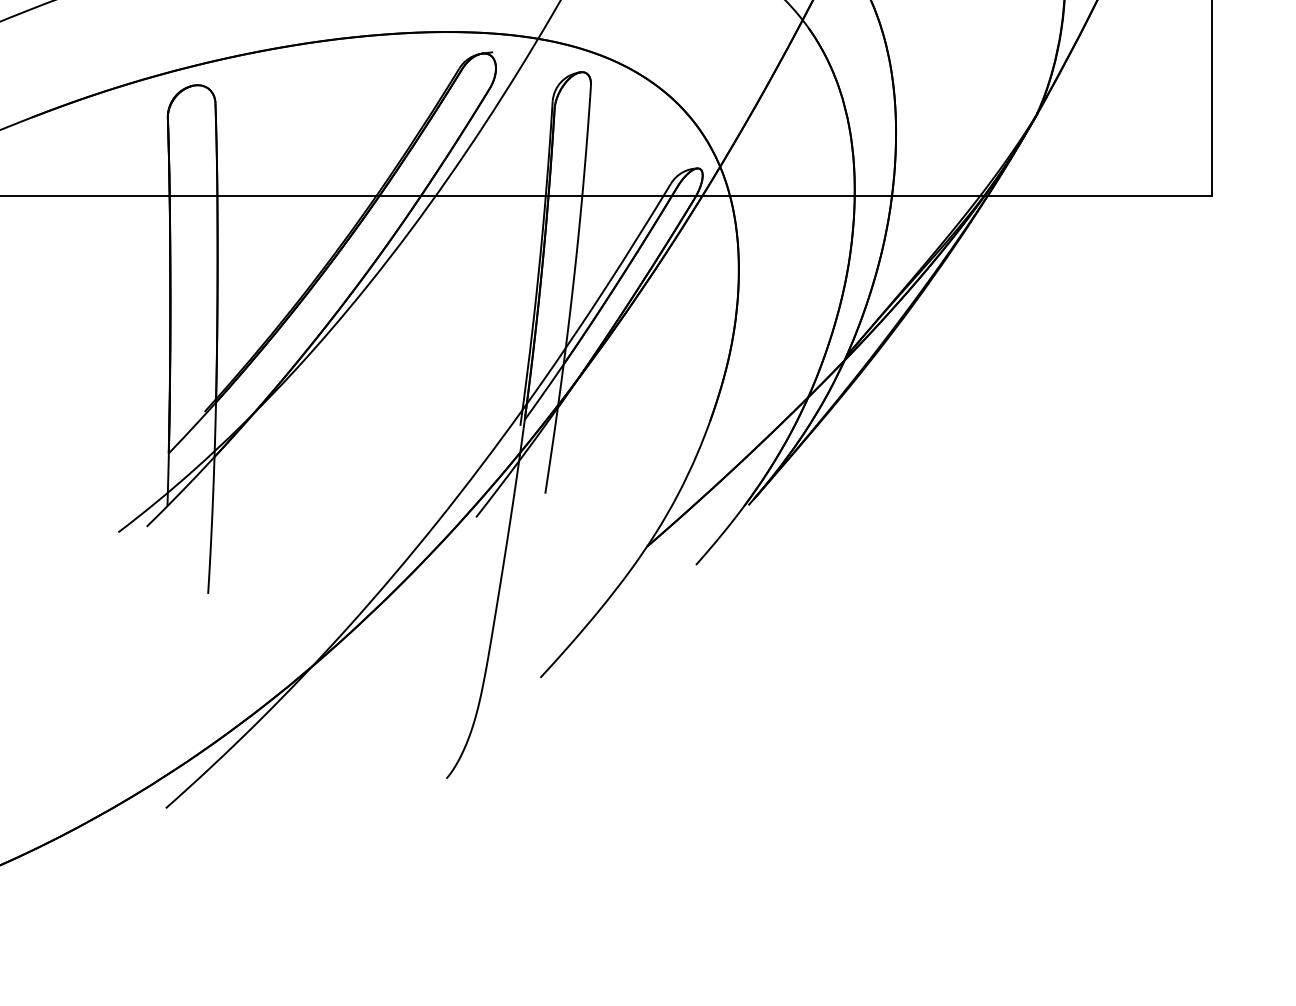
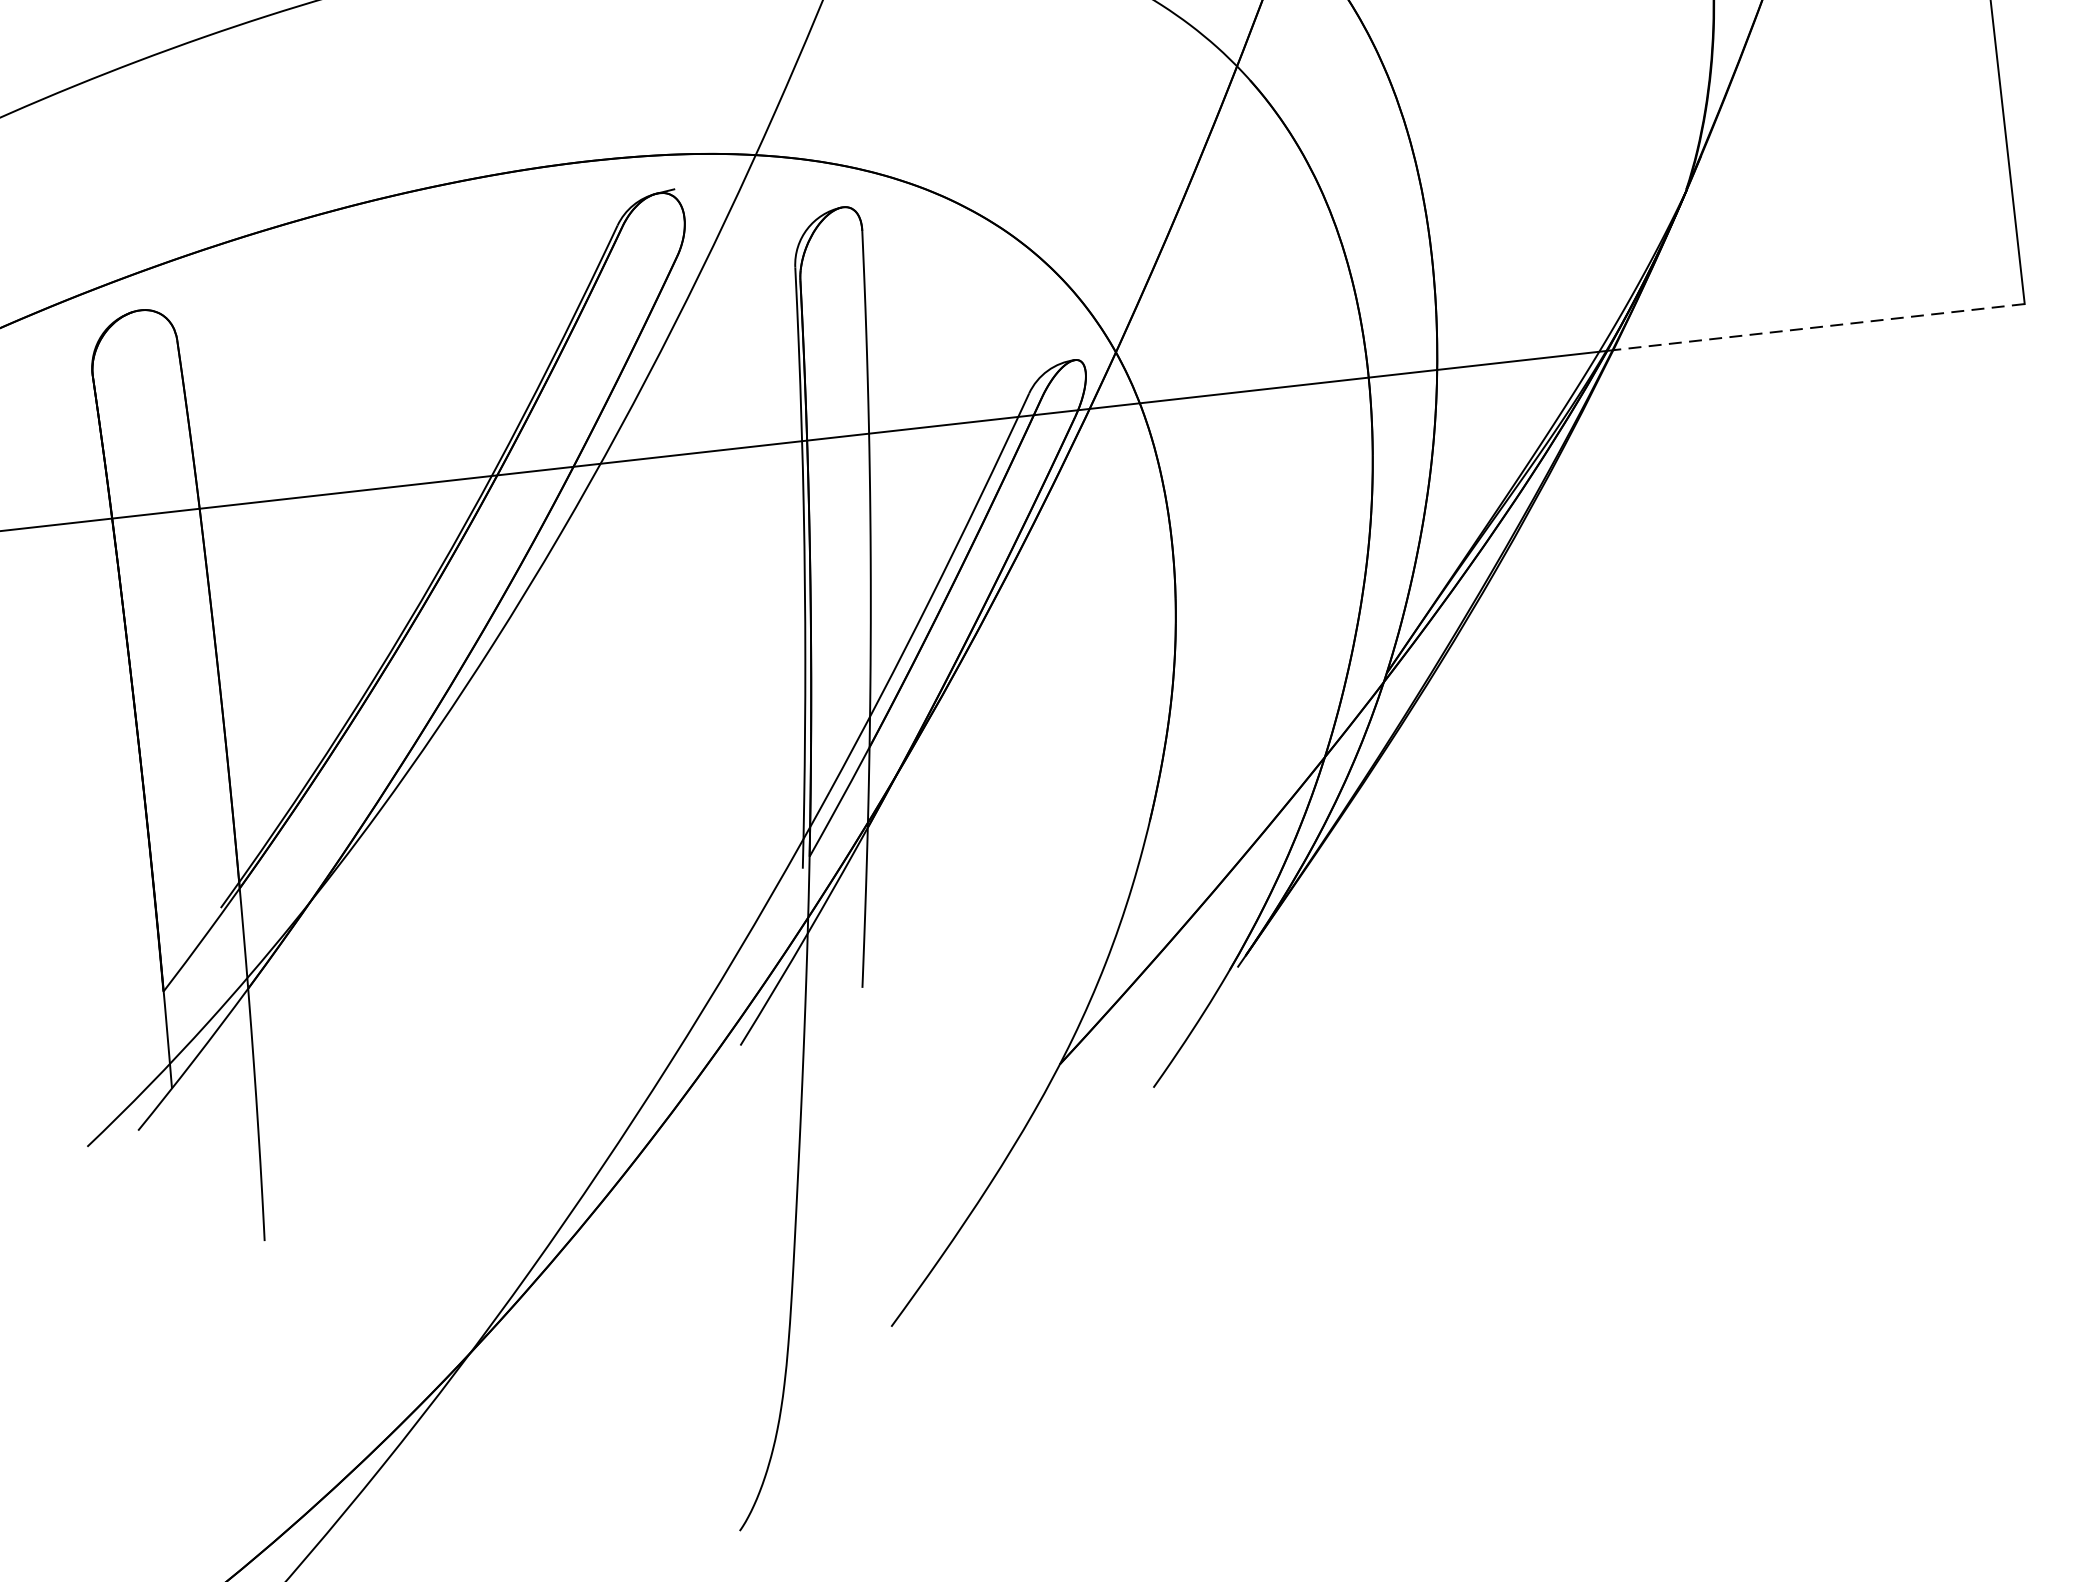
line: (1099, 195) -> (1817, 326), solid -> dashed

